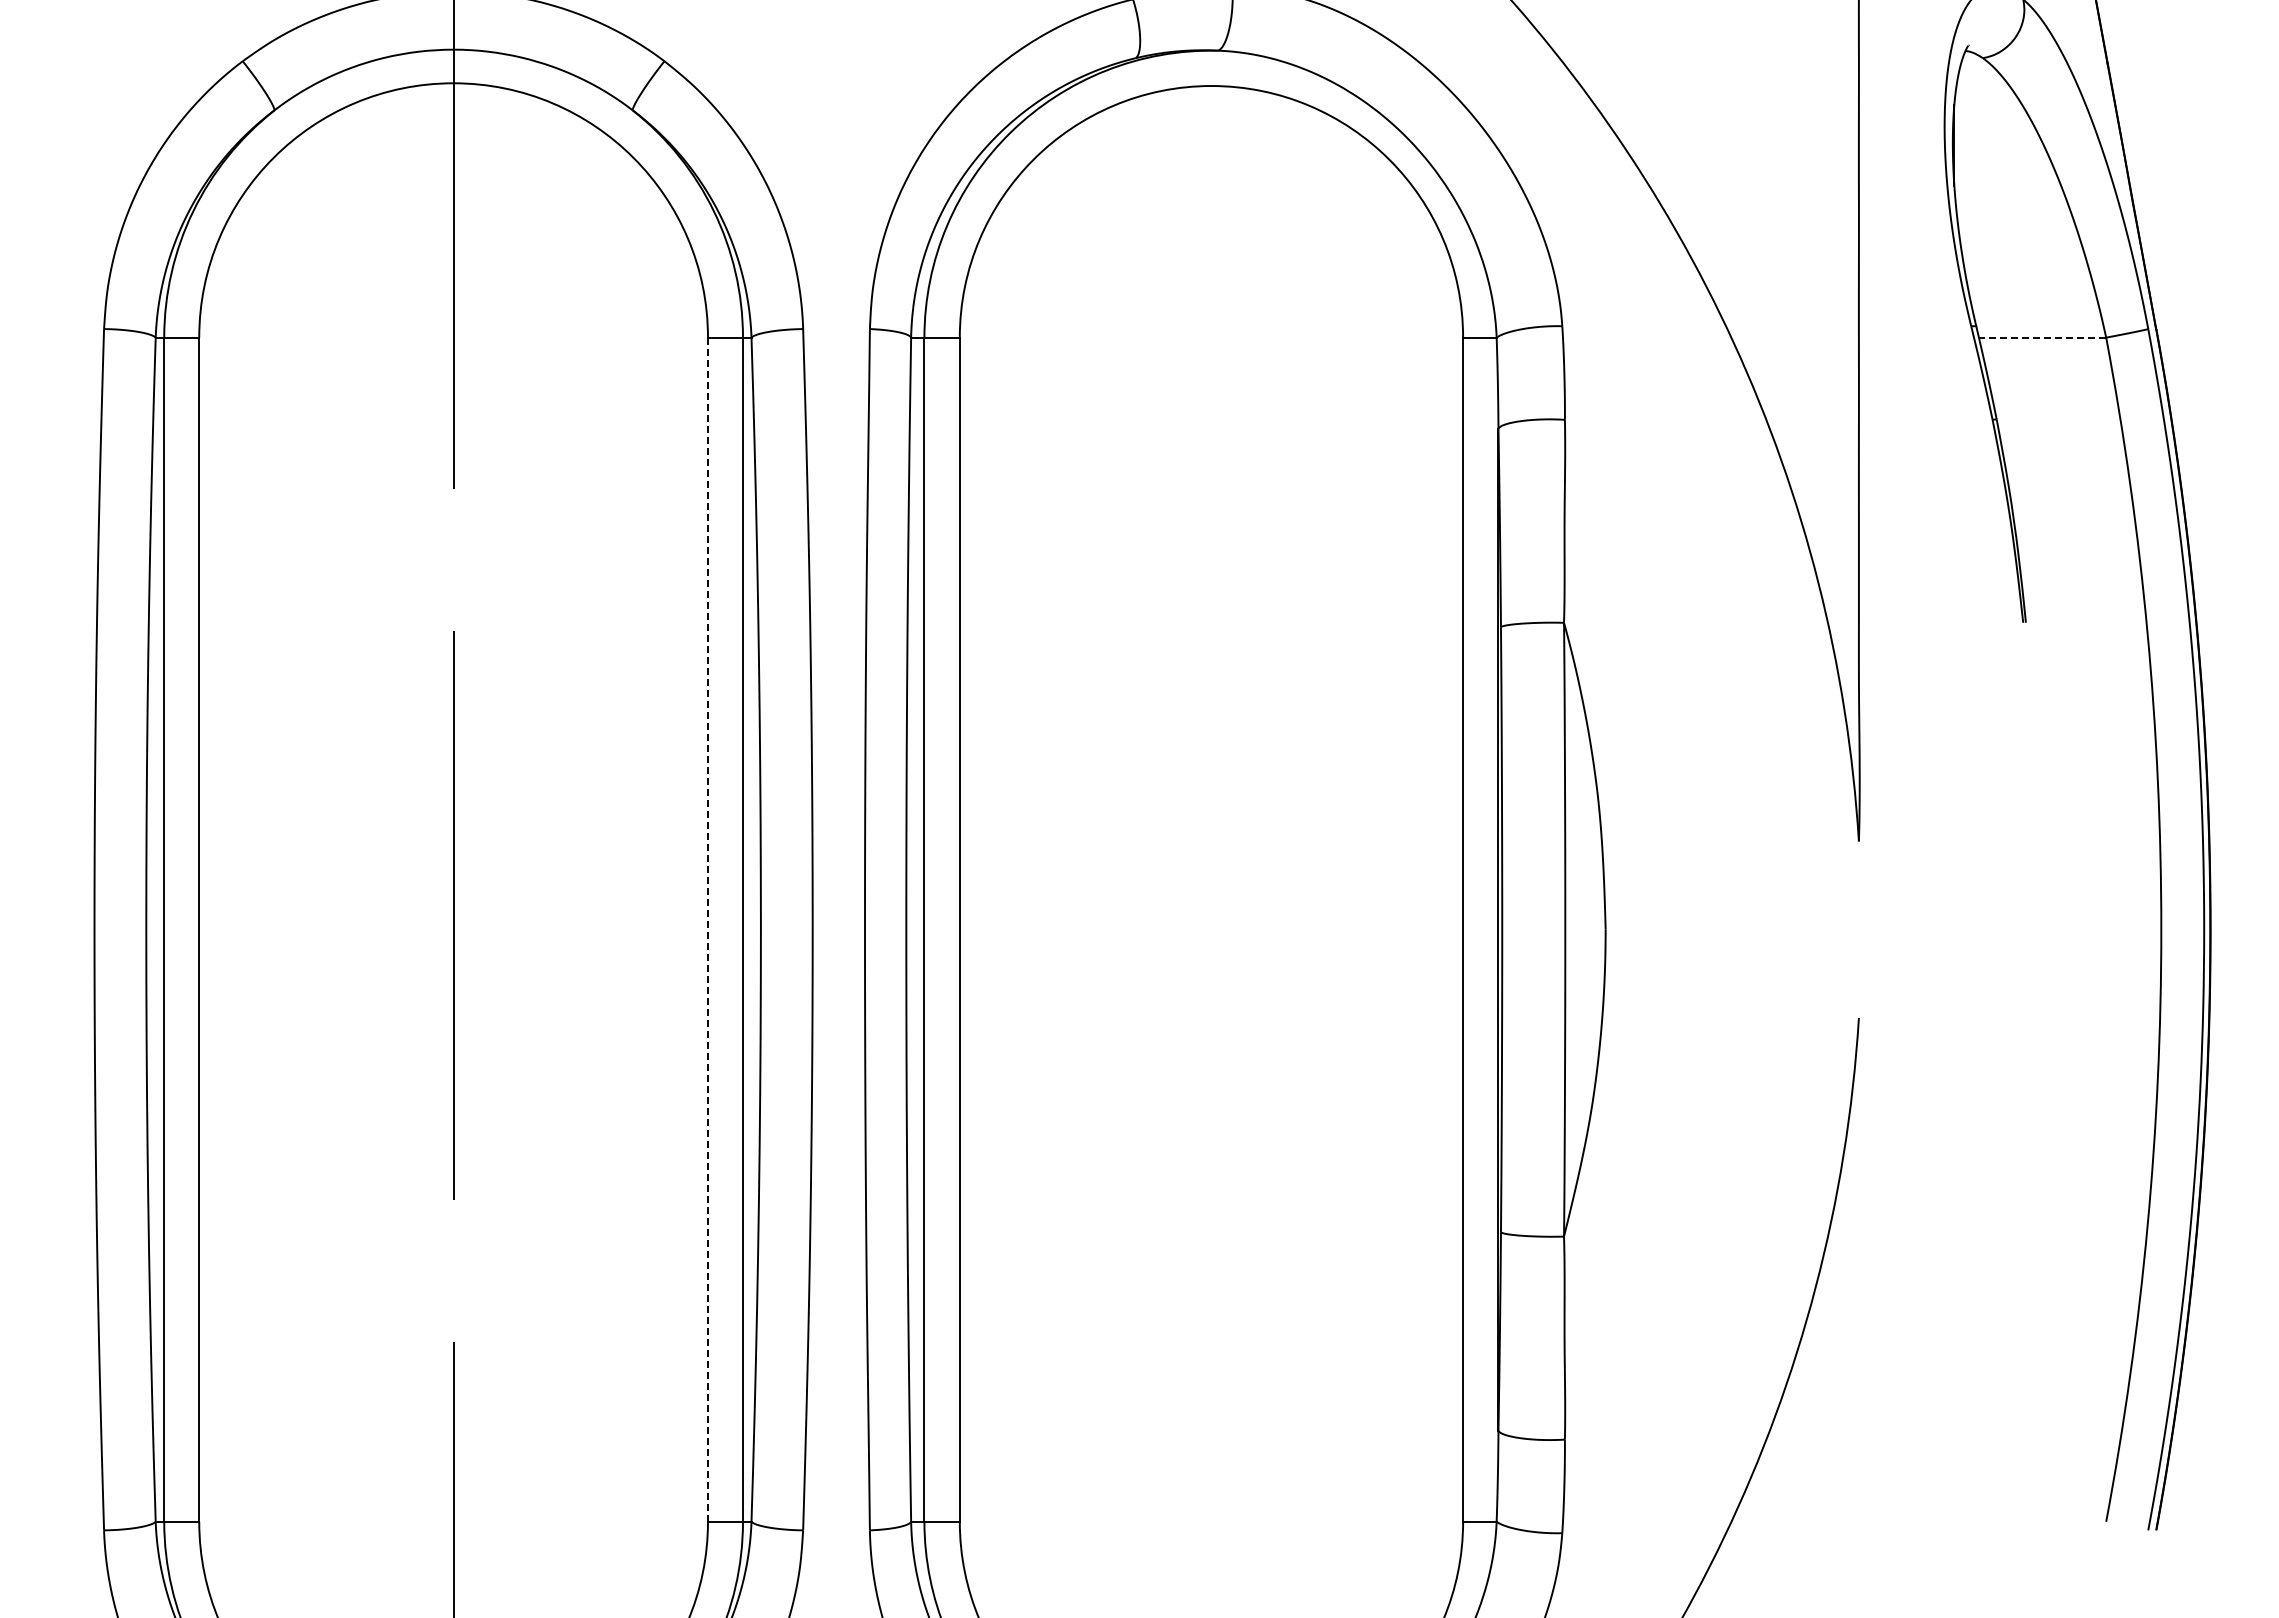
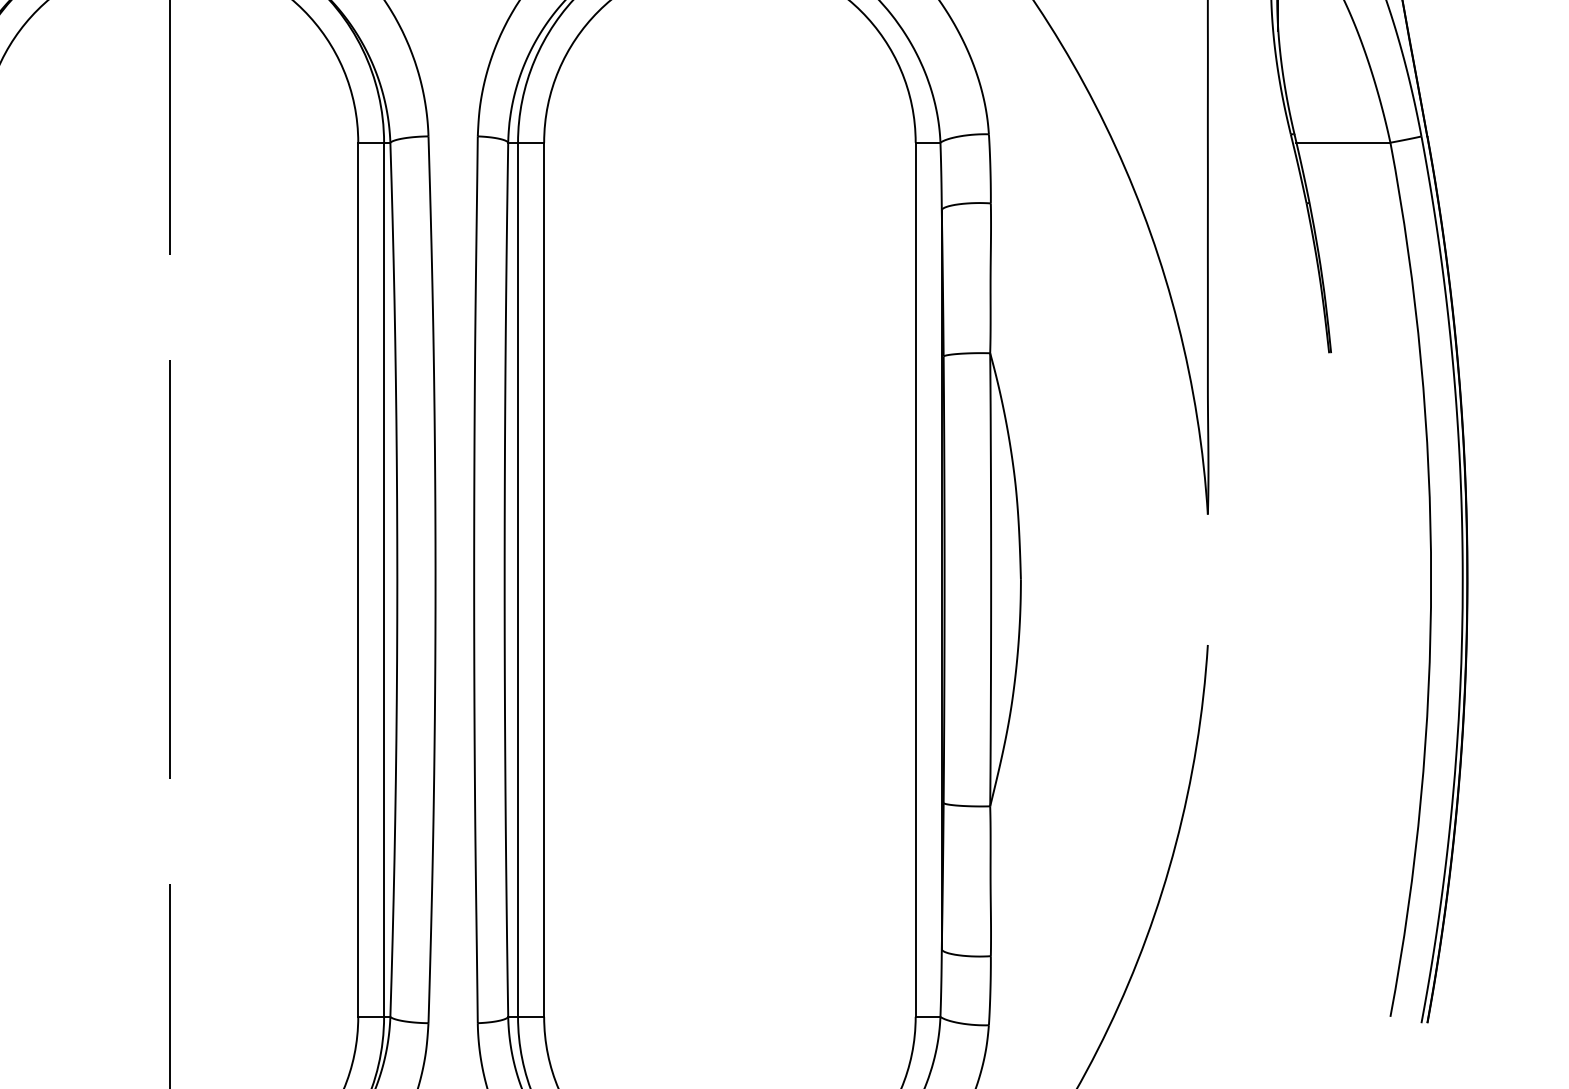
line: (2042, 337) -> (1343, 142), dashed -> solid
line: (707, 929) -> (357, 579), dashed -> solid

